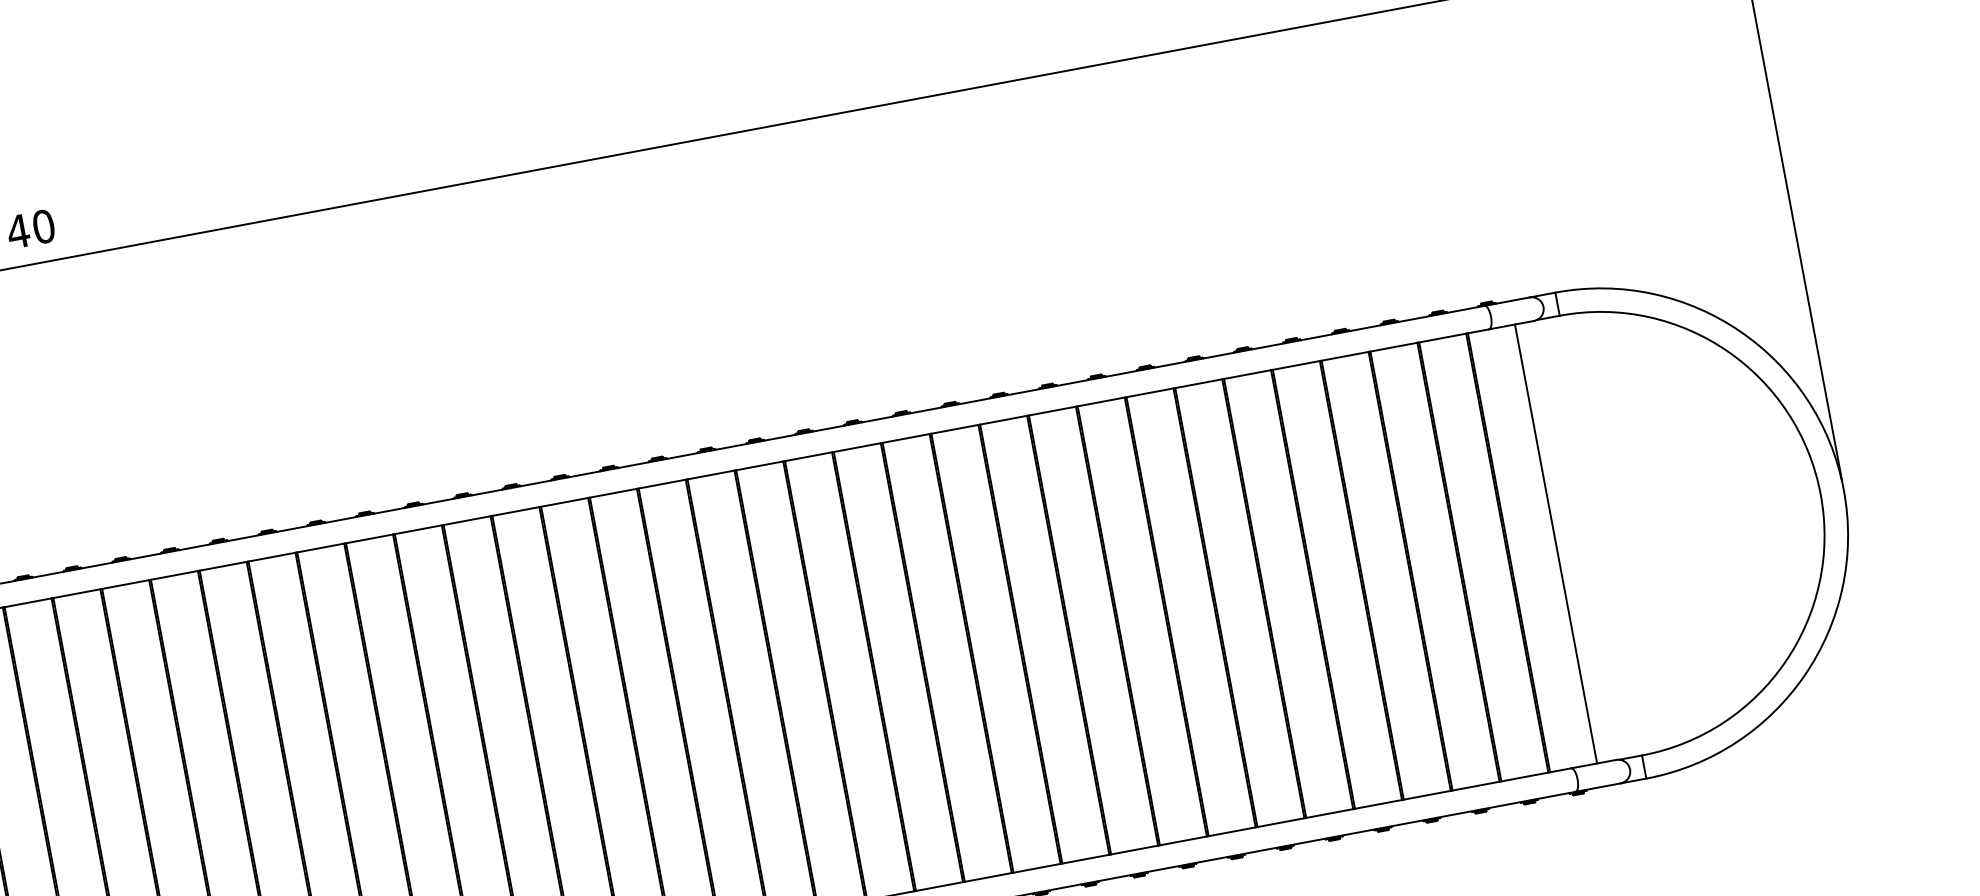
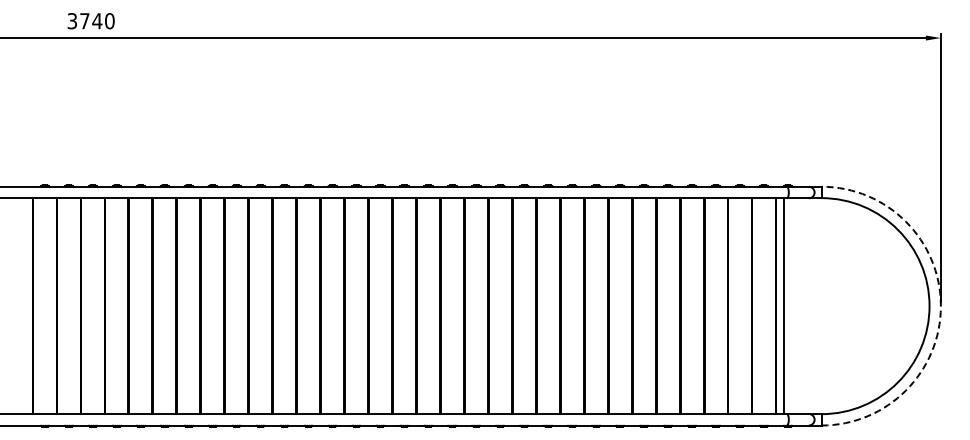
arc: (1843, 491) -> (940, 306), solid -> dashed
line: (1555, 542) -> (783, 305), moved

